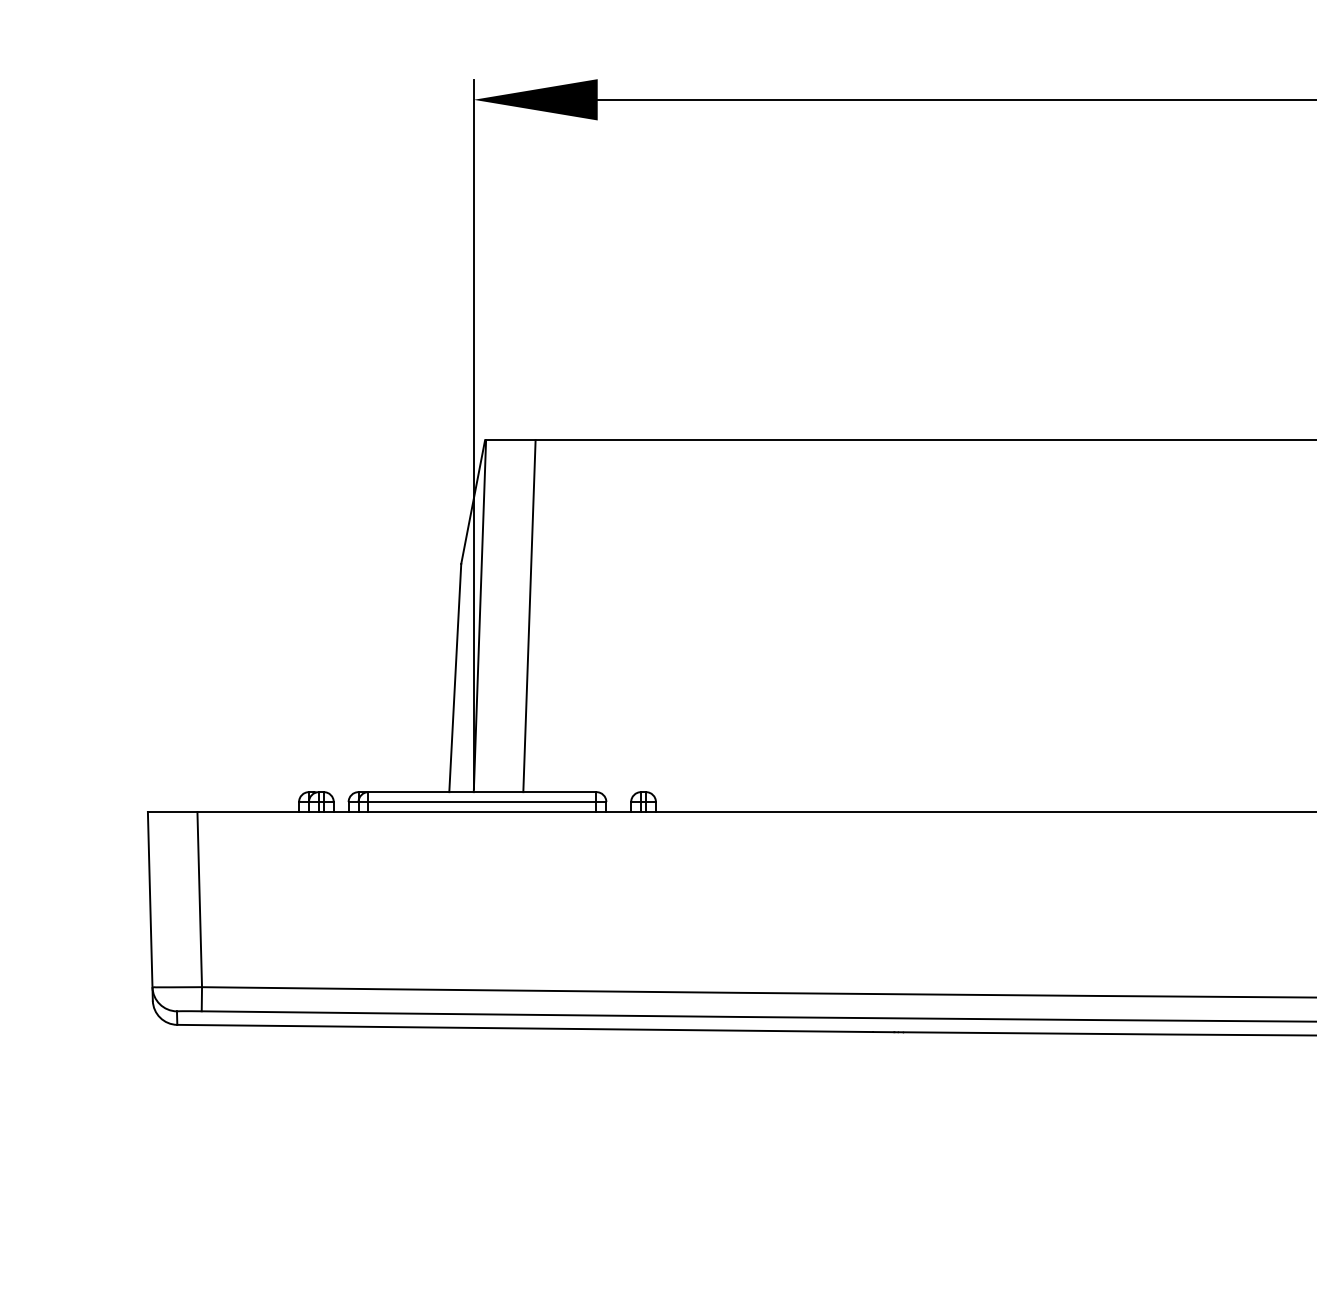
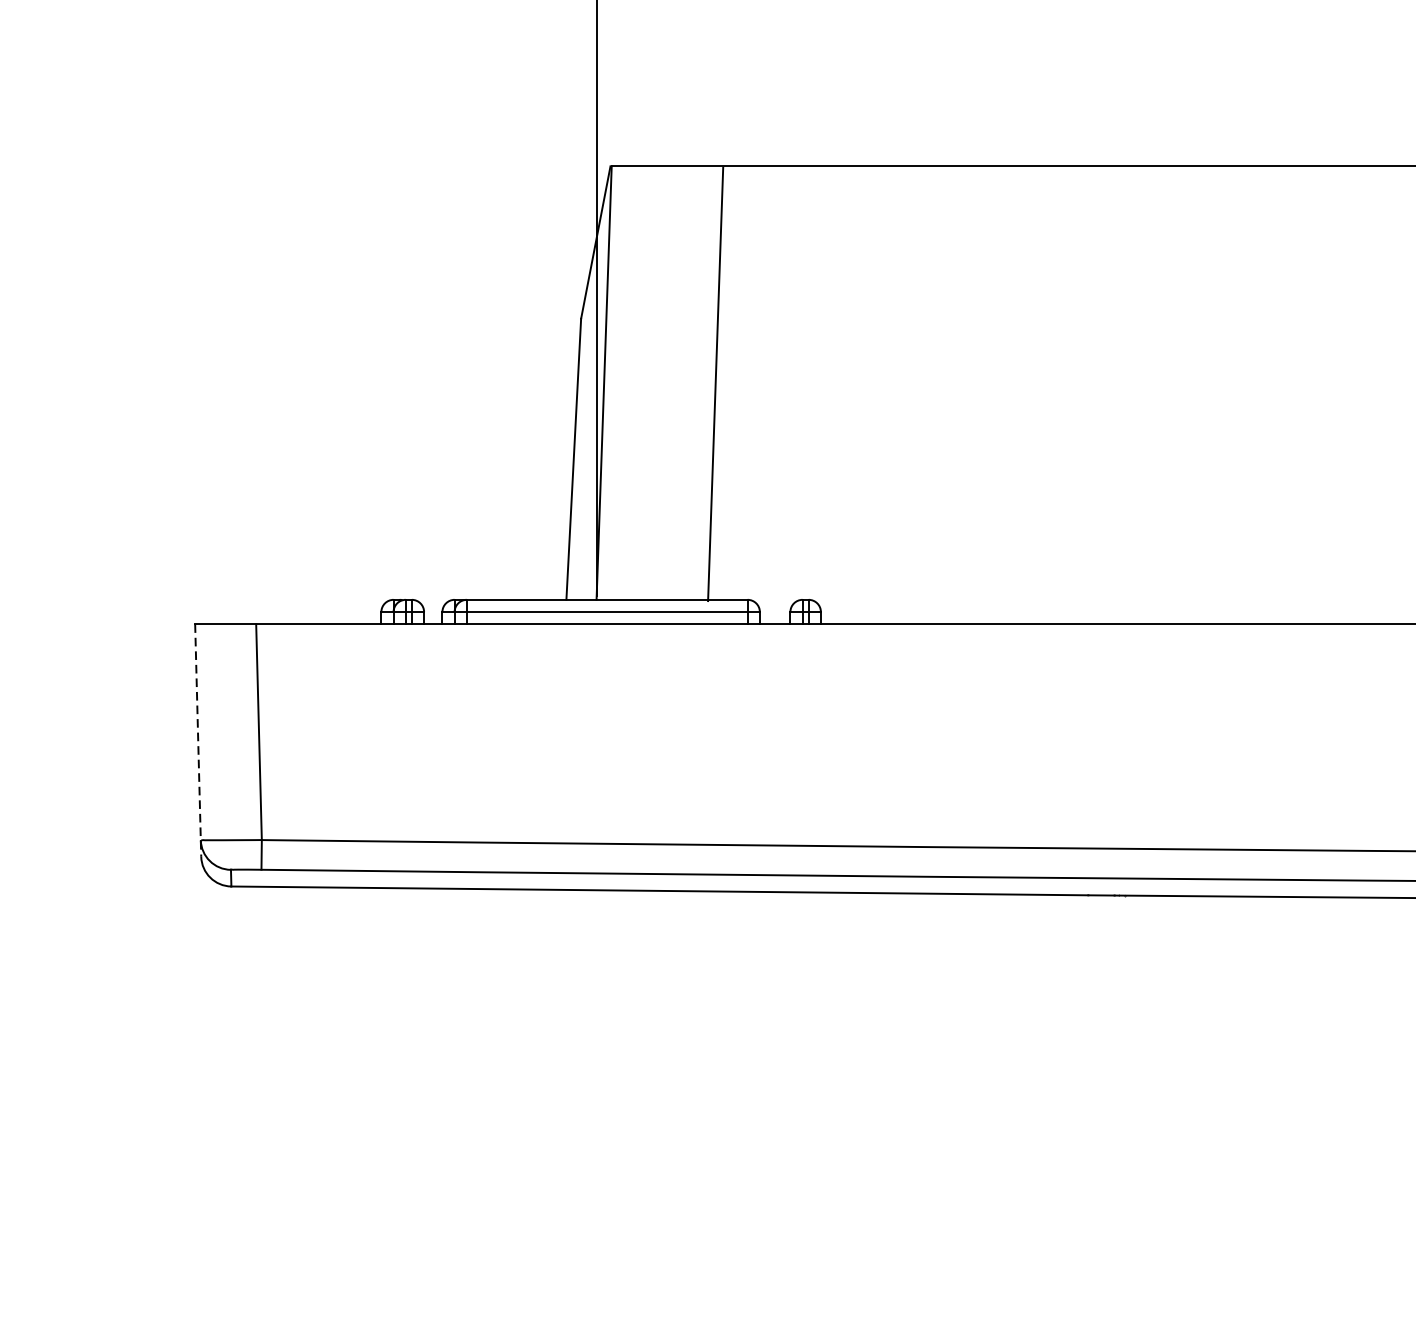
line: (529, 616) -> (715, 384), moved
line: (150, 906) -> (198, 740), solid -> dashed

